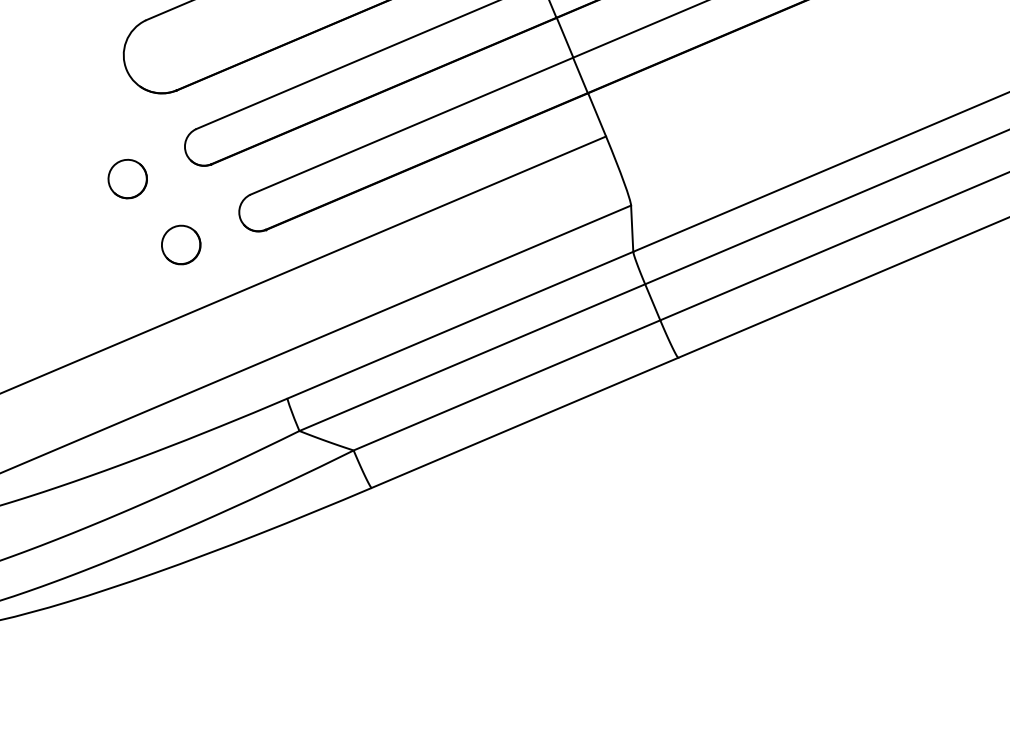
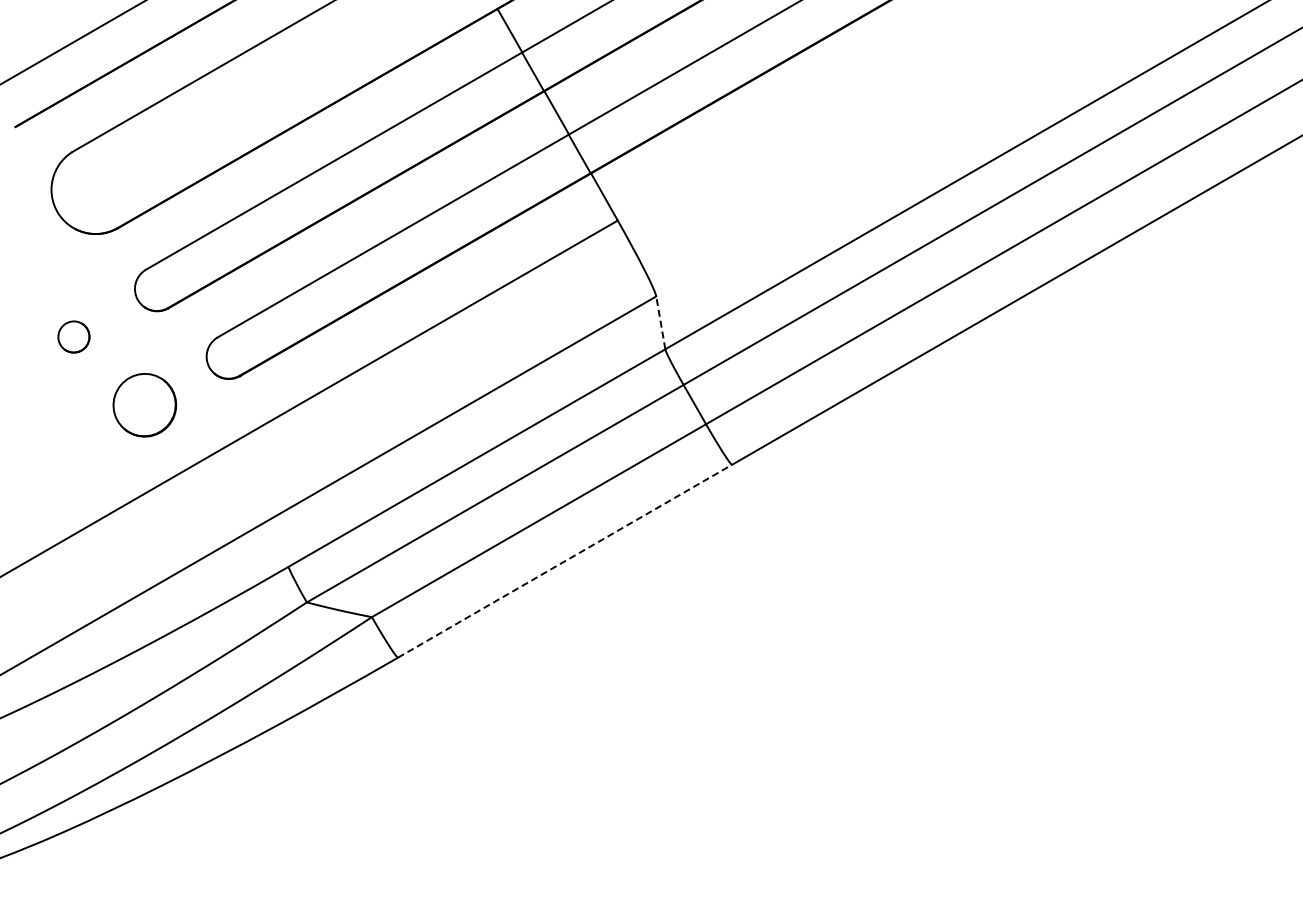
part: (127, 178) -> (73, 336), size x0.7
line: (631, 228) -> (660, 322), solid -> dashed
part: (181, 245) -> (144, 405), size x1.4
line: (525, 423) -> (565, 561), solid -> dashed

